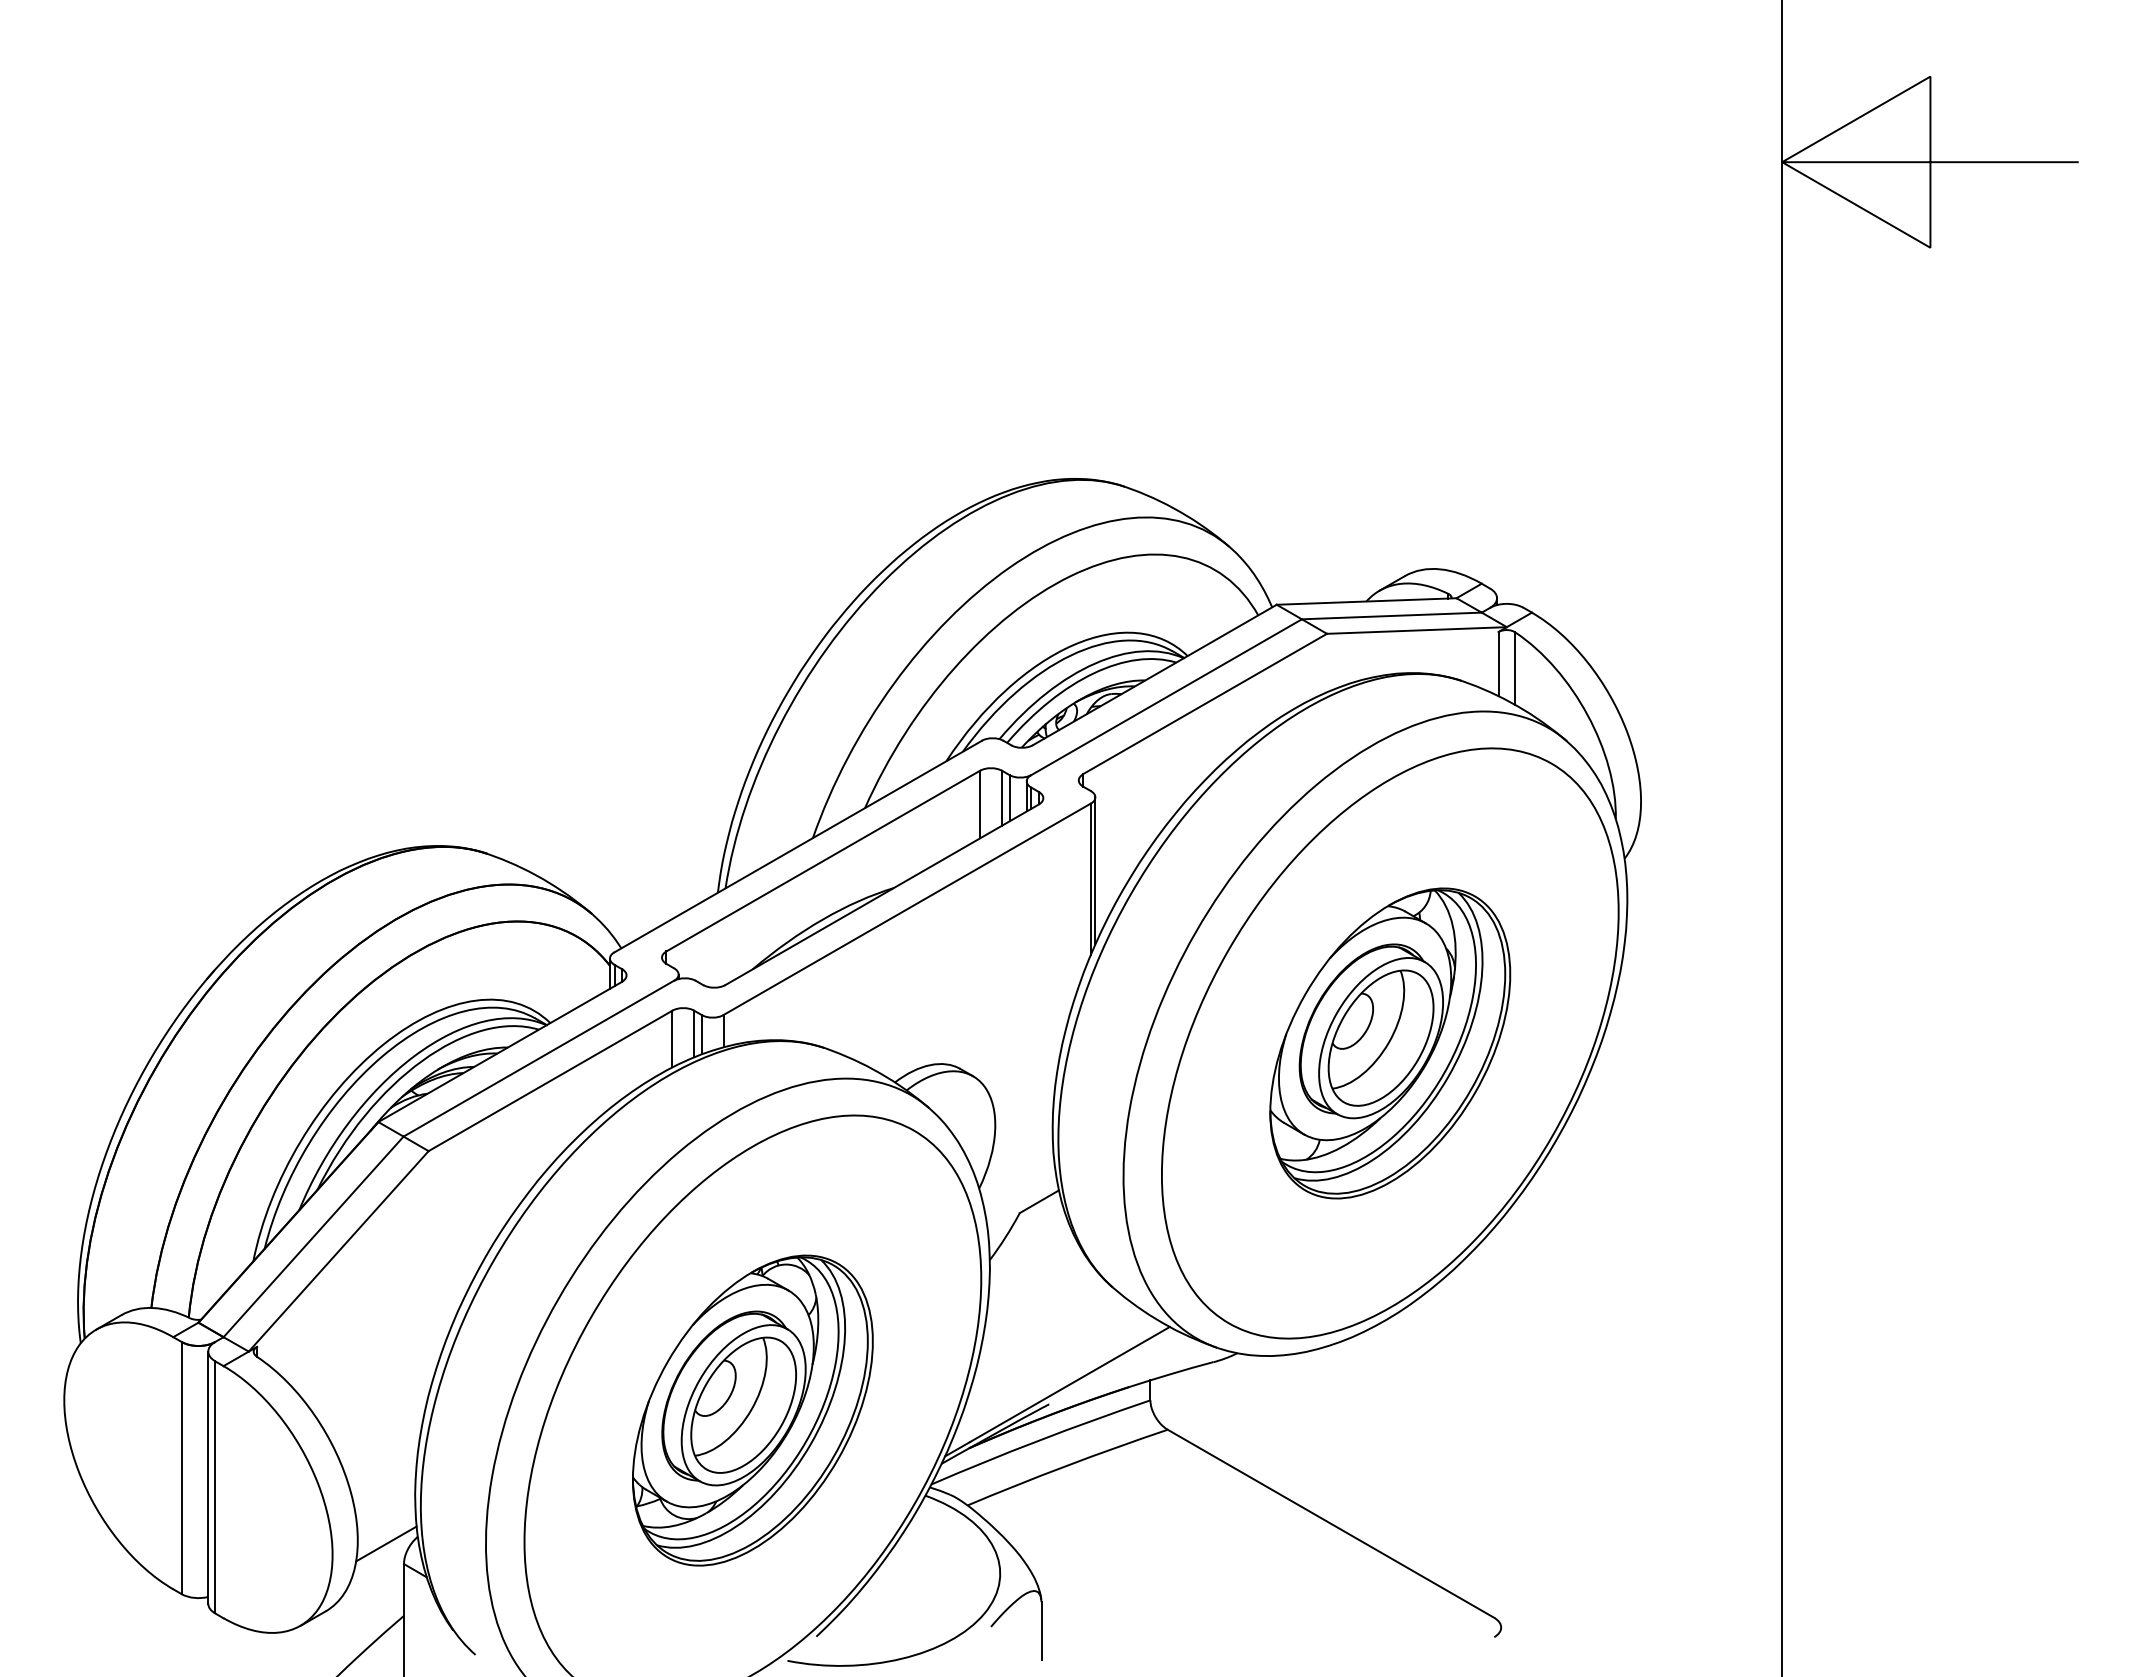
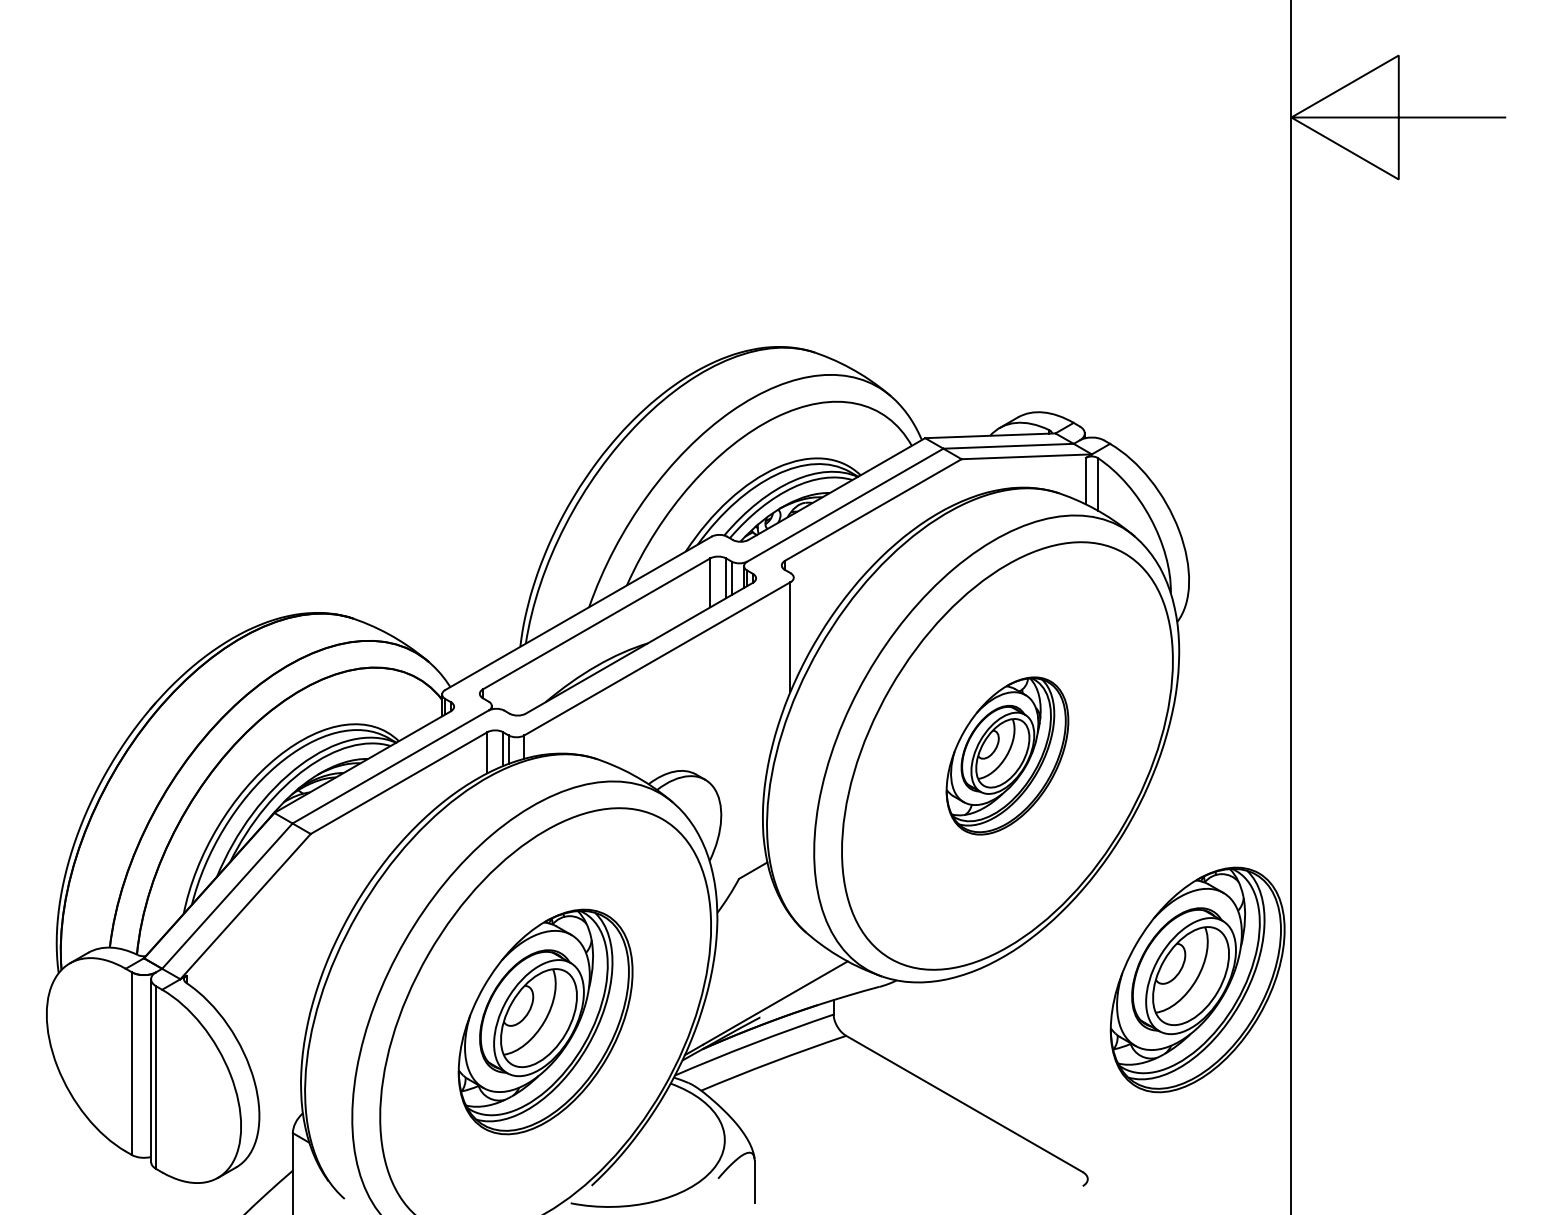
line: (1095, 870) -> (793, 630), removed
part: (1390, 1043) -> (1007, 756), size x0.7
part: (1652, 1352) -> (1197, 979), added
line: (386, 1543) -> (280, 1118), removed

